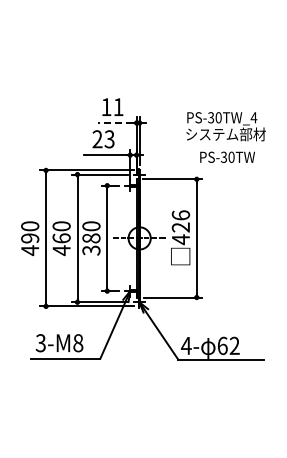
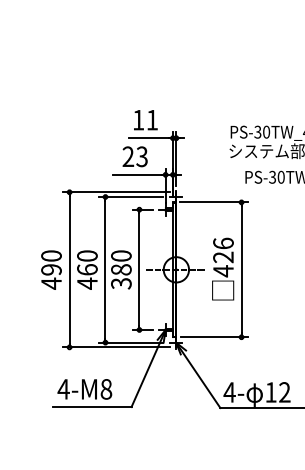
line: (115, 123) -> (148, 138), dashed -> solid
text: (40, 343) -> (63, 389), 3-M8 -> 4-M8
text: (222, 345) -> (270, 391), 62 -> 12

